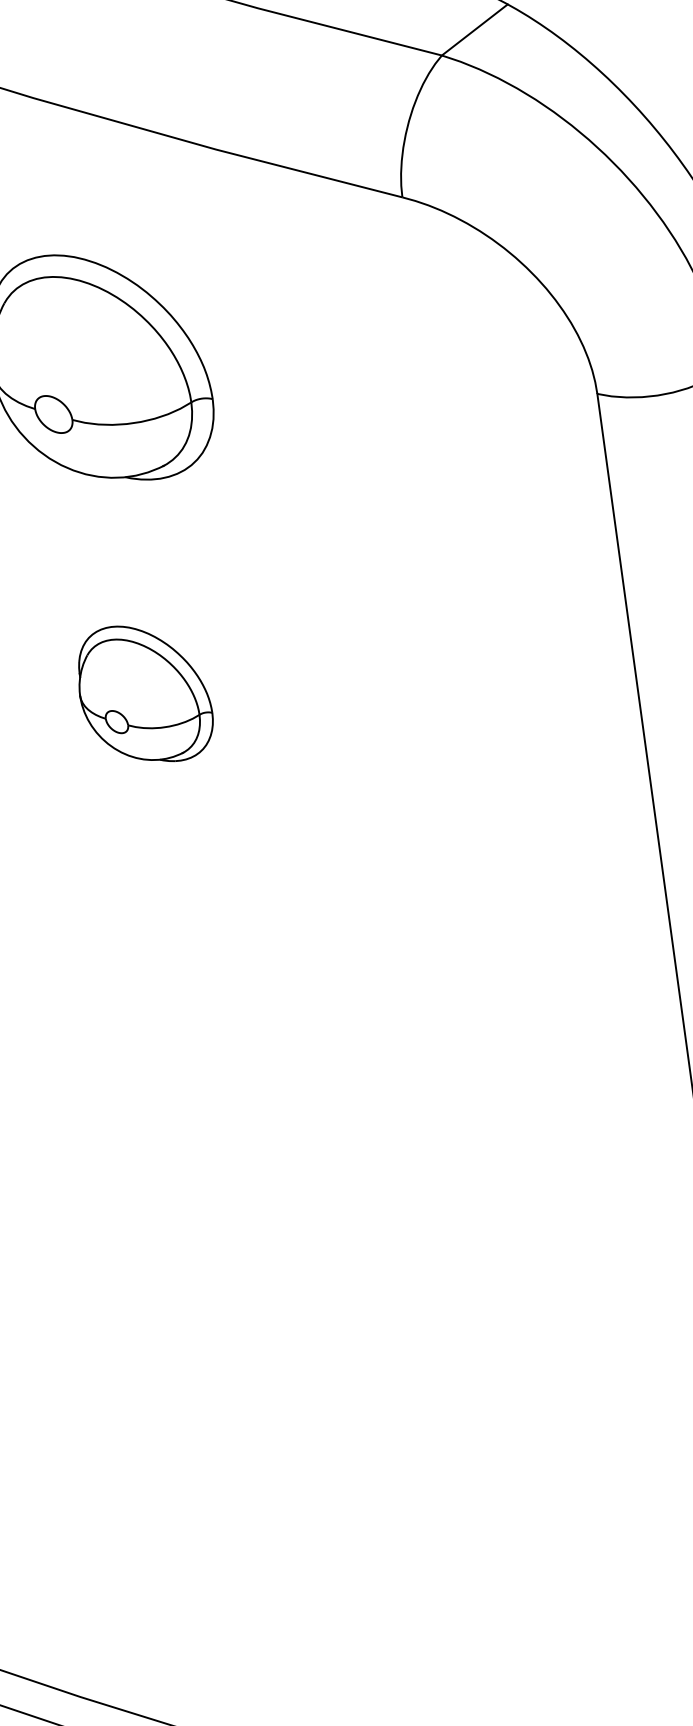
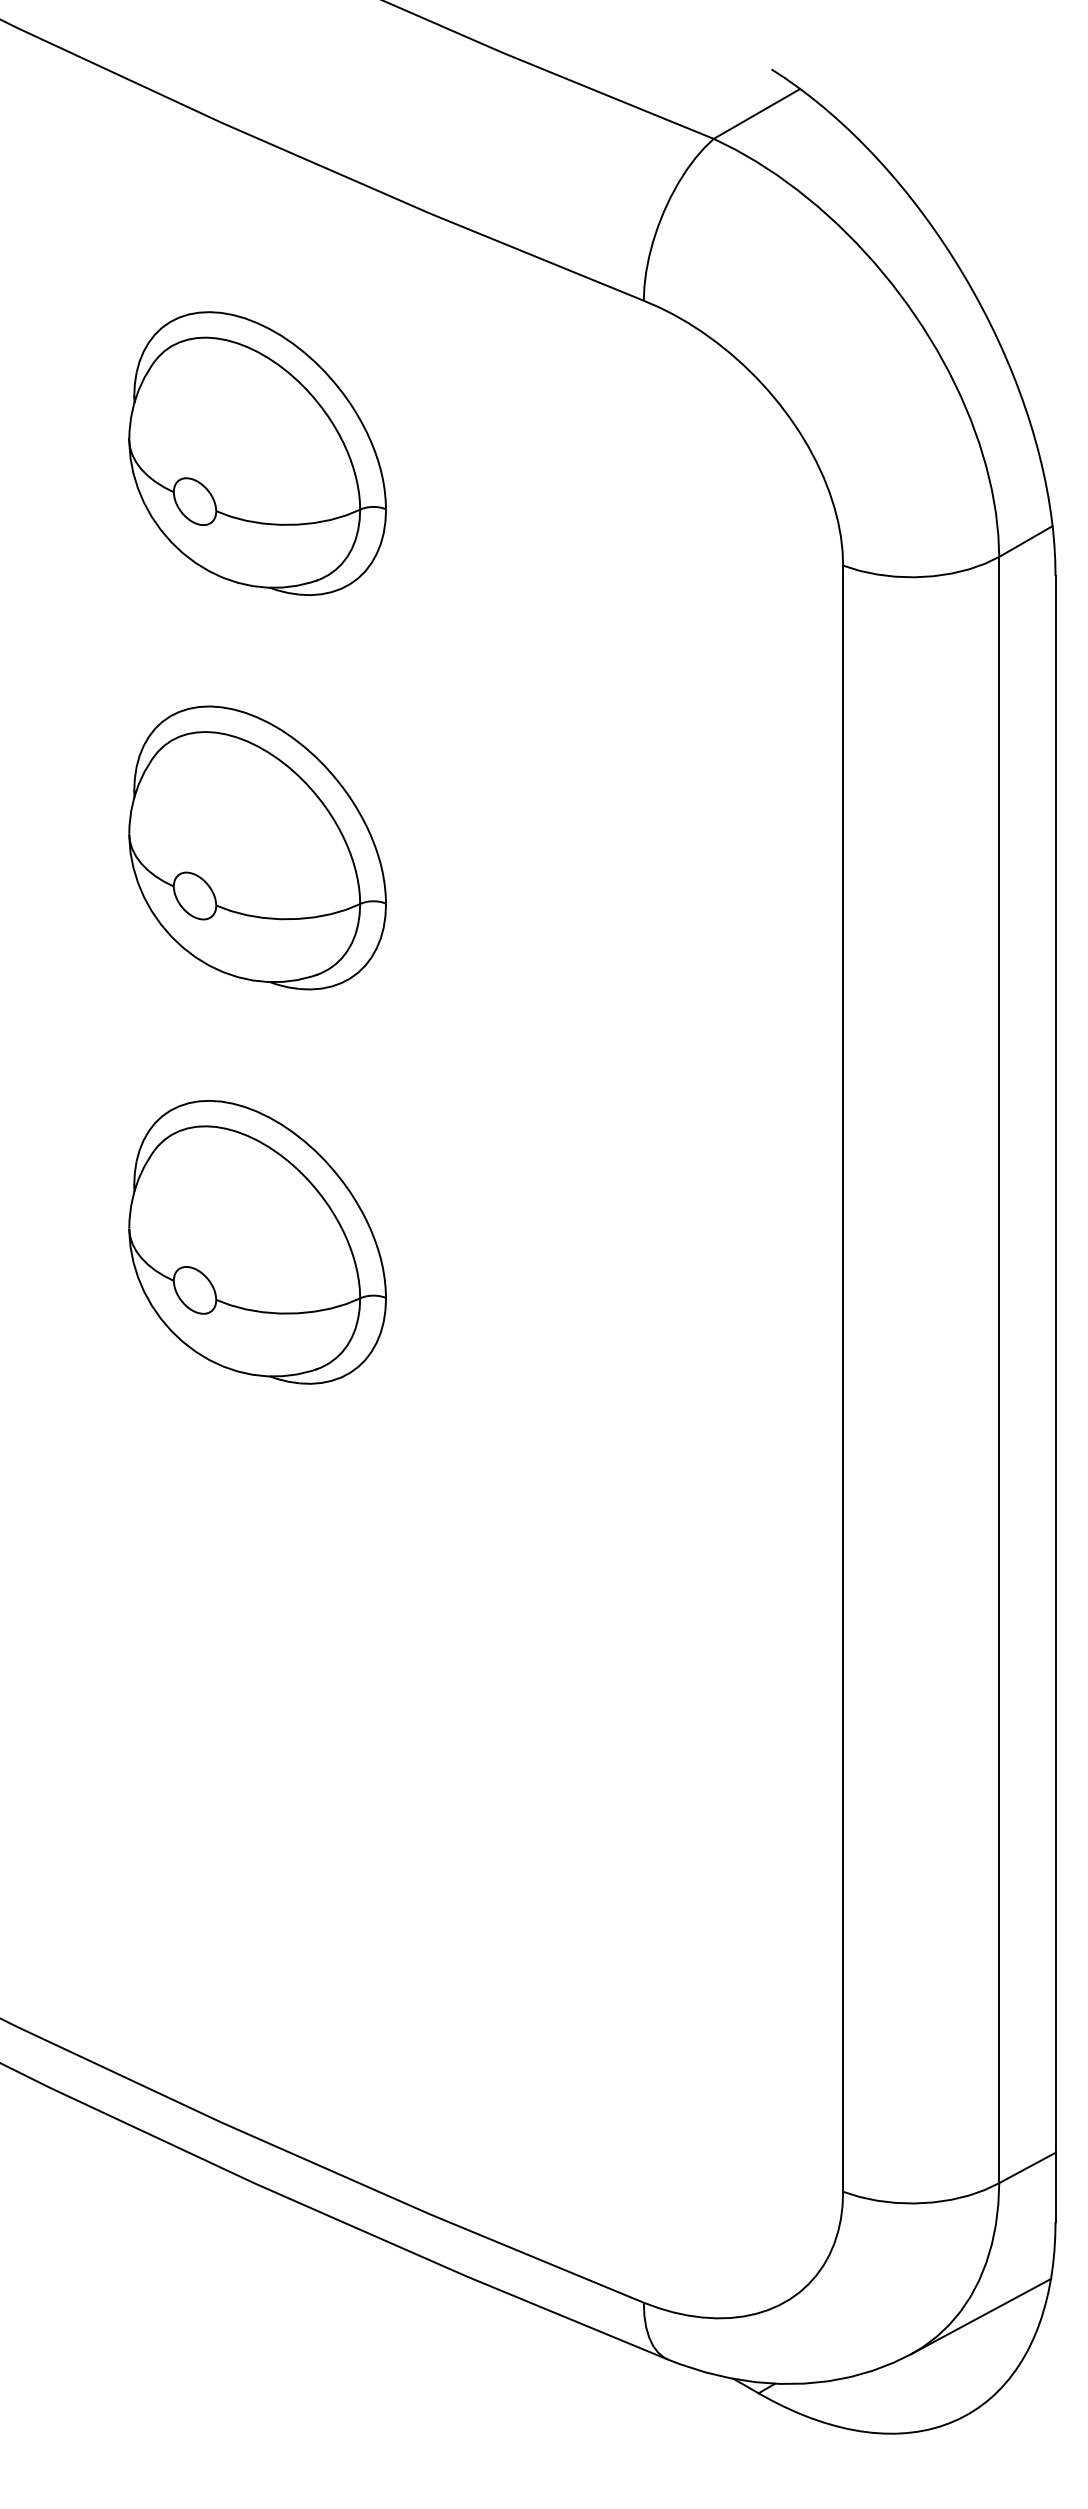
part: (144, 693) -> (257, 847), size x1.67
part: (189, 1020) -> (257, 1242), added

